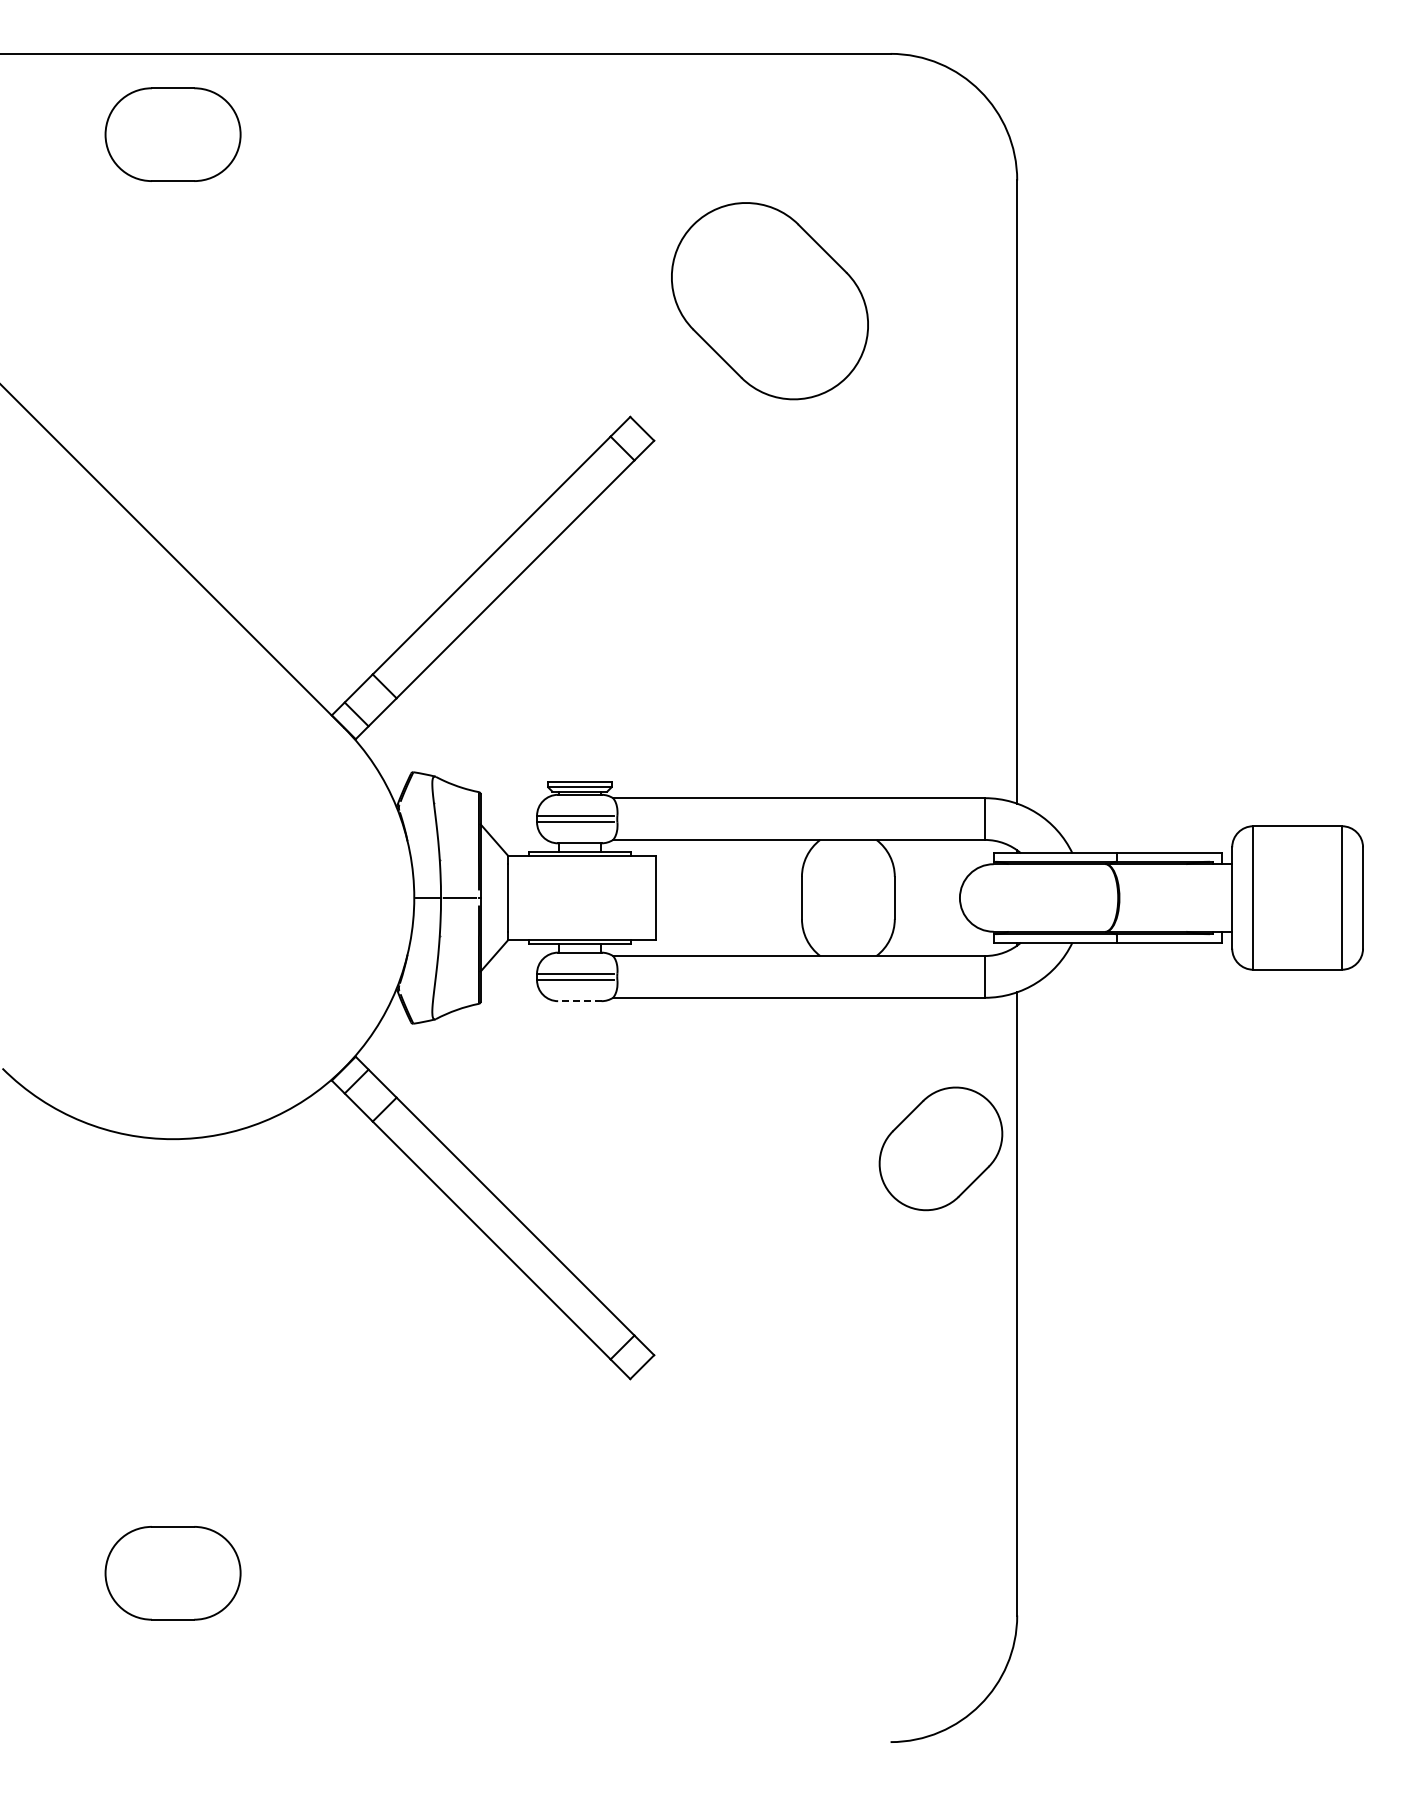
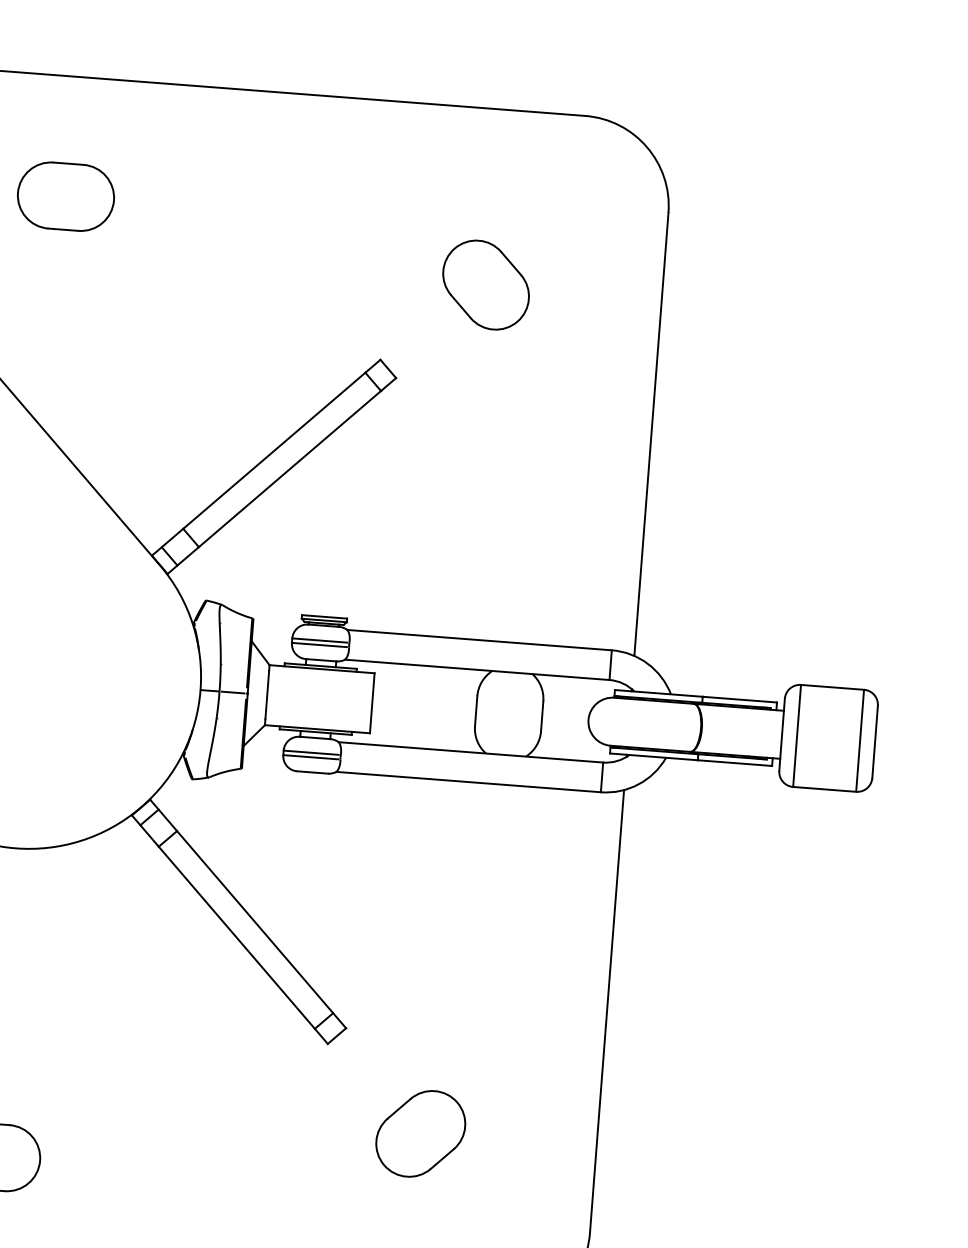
part: (172, 134) -> (65, 196), moved
part: (769, 300) -> (485, 284), size x0.62
line: (579, 1001) -> (312, 772), dashed -> solid
part: (940, 1148) -> (420, 1133), moved

